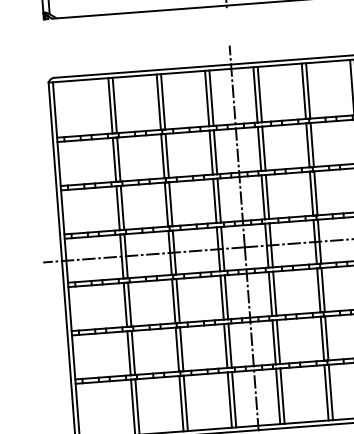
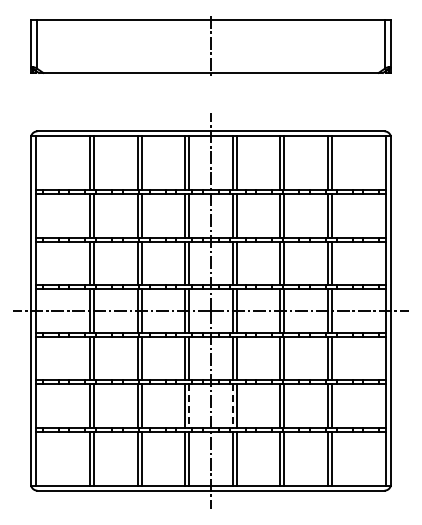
line: (274, 342) -> (232, 406), solid -> dashed
line: (230, 346) -> (189, 406), solid -> dashed

